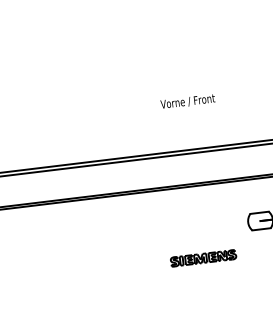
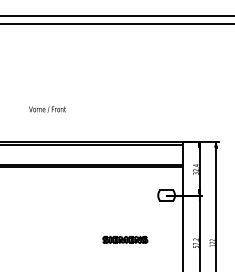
text: (187, 101) -> (47, 109), moved
part: (203, 257) -> (125, 239), moved

